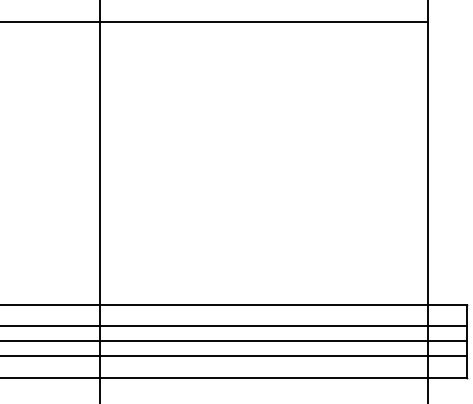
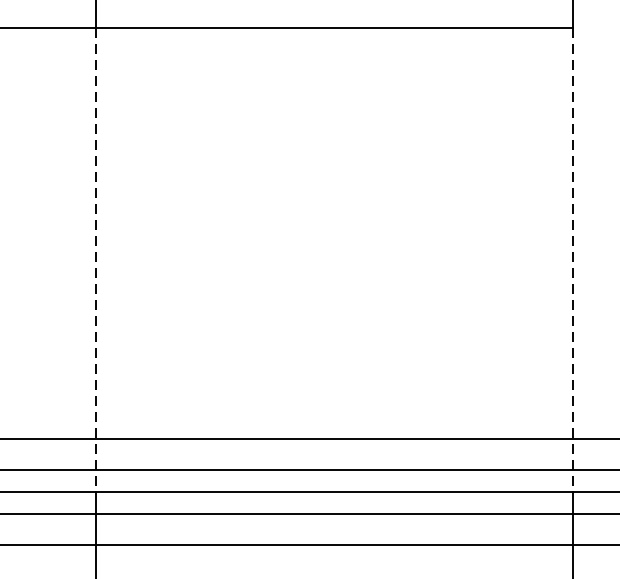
line: (99, 181) -> (95, 259), solid -> dashed
line: (427, 181) -> (572, 259), solid -> dashed

